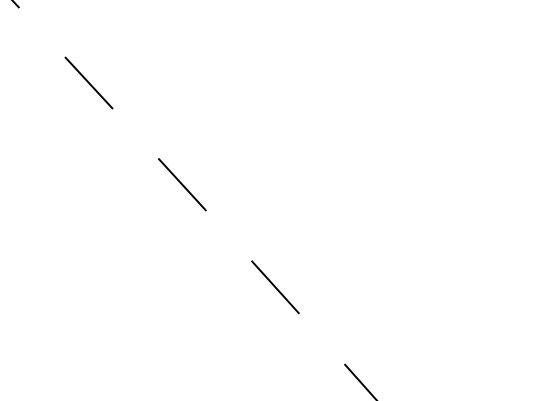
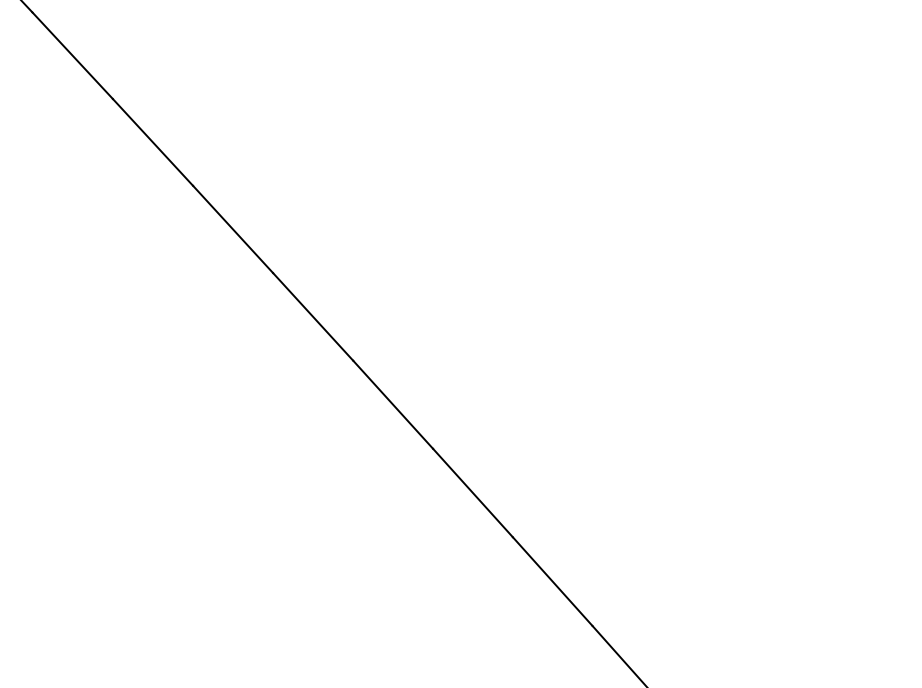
line: (41, 32) -> (71, 55), added
line: (135, 133) -> (232, 229), added
line: (228, 235) -> (392, 404), added
line: (321, 338) -> (551, 580), added

